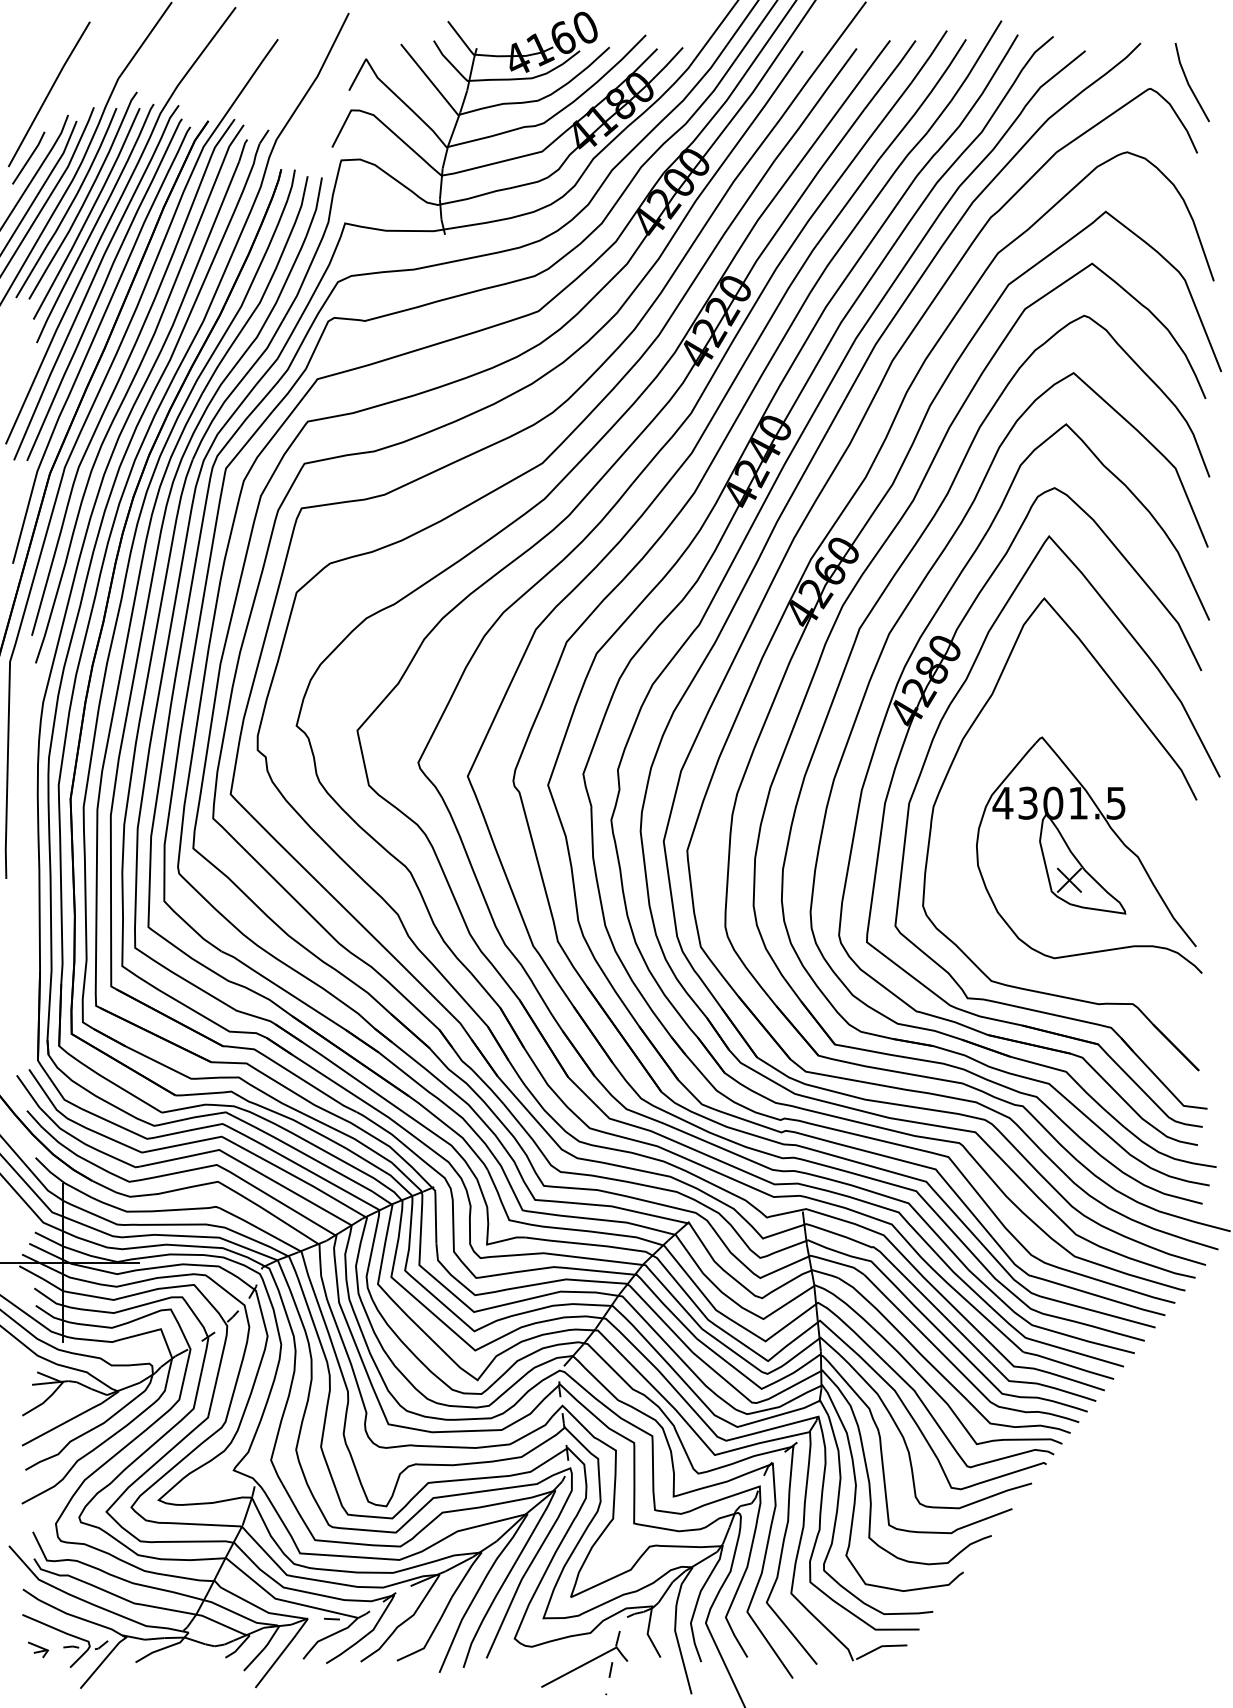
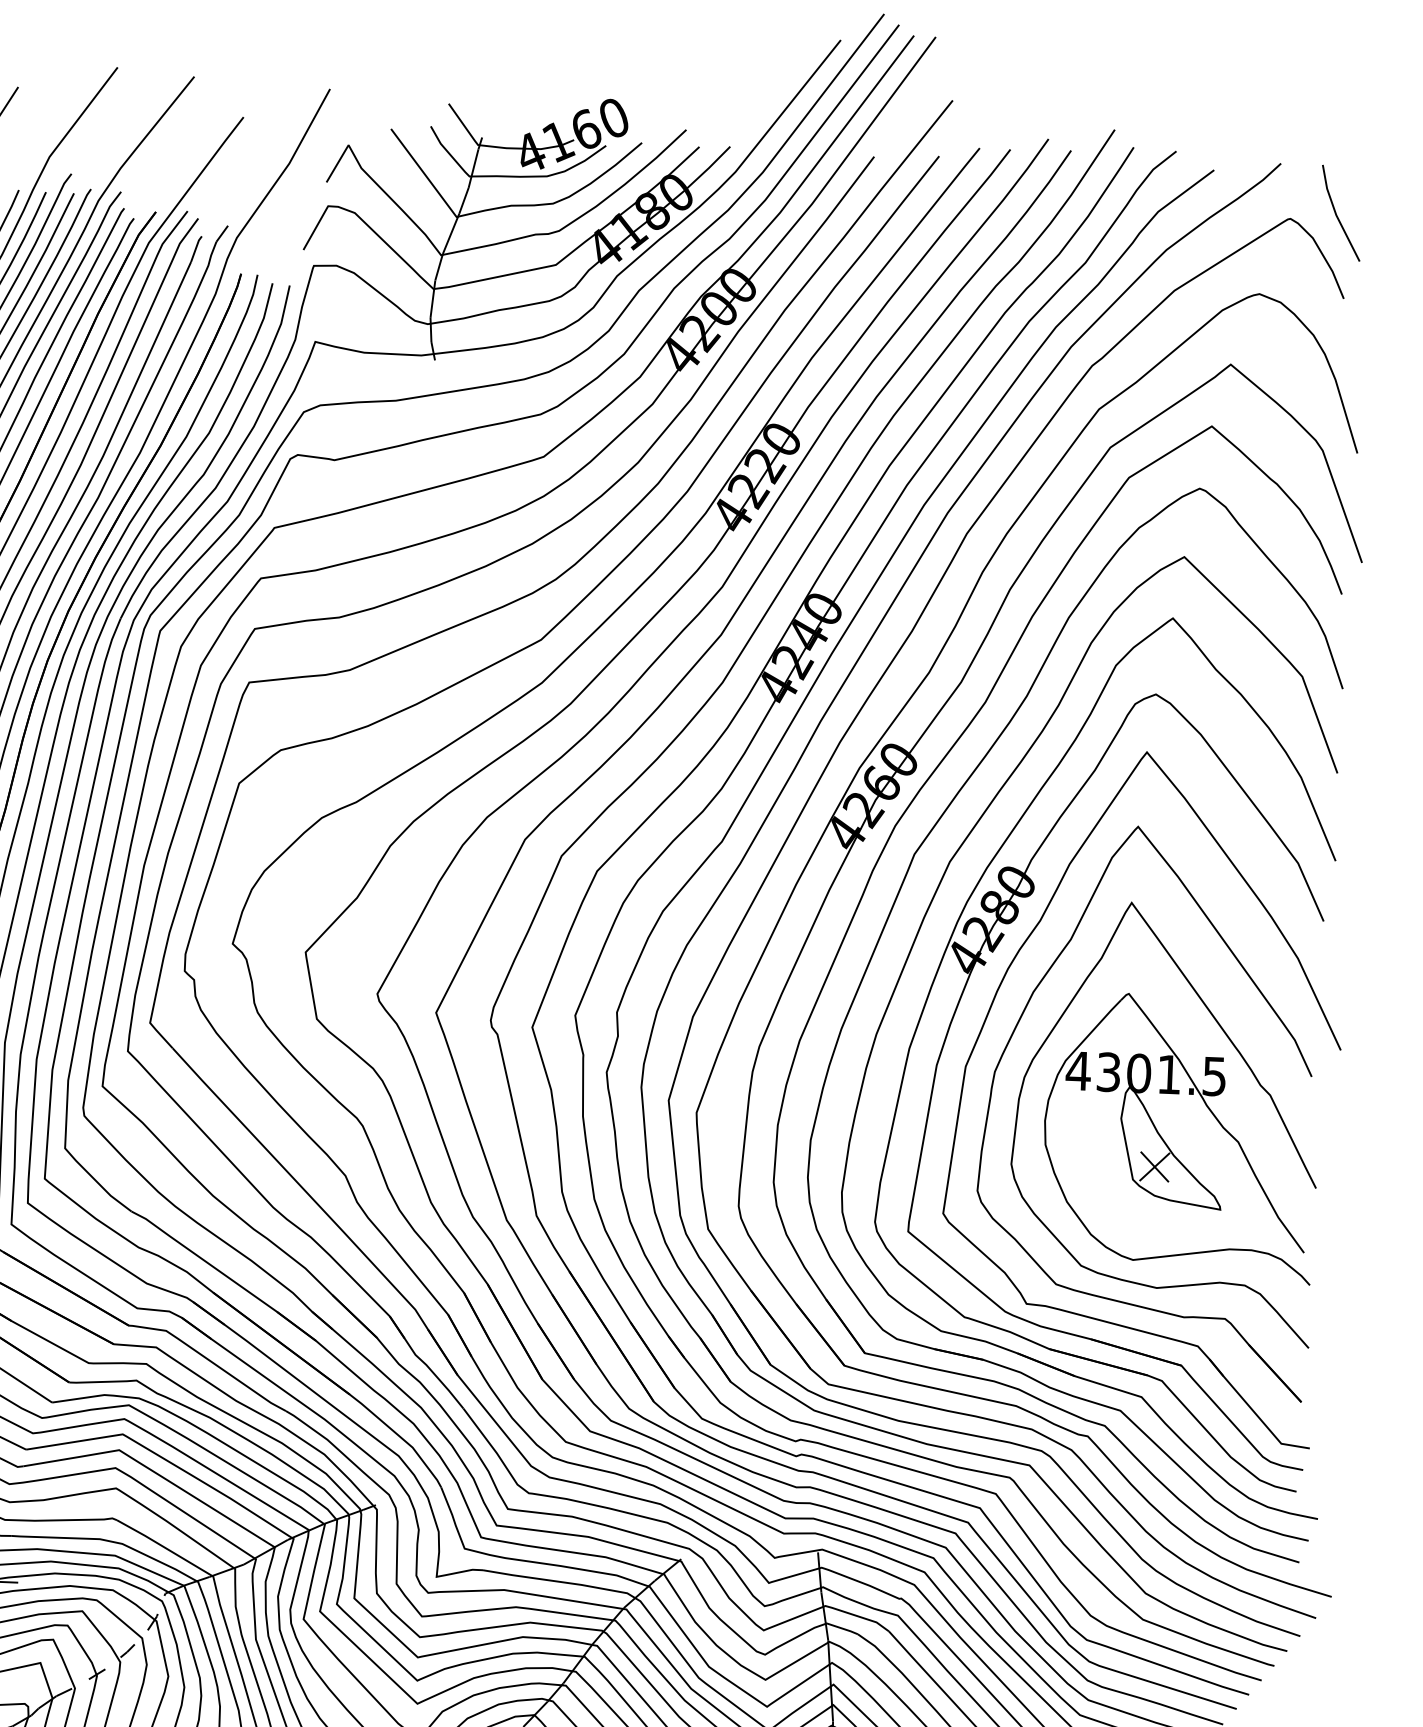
curve: (1142, 793) -> (1246, 1066), added

